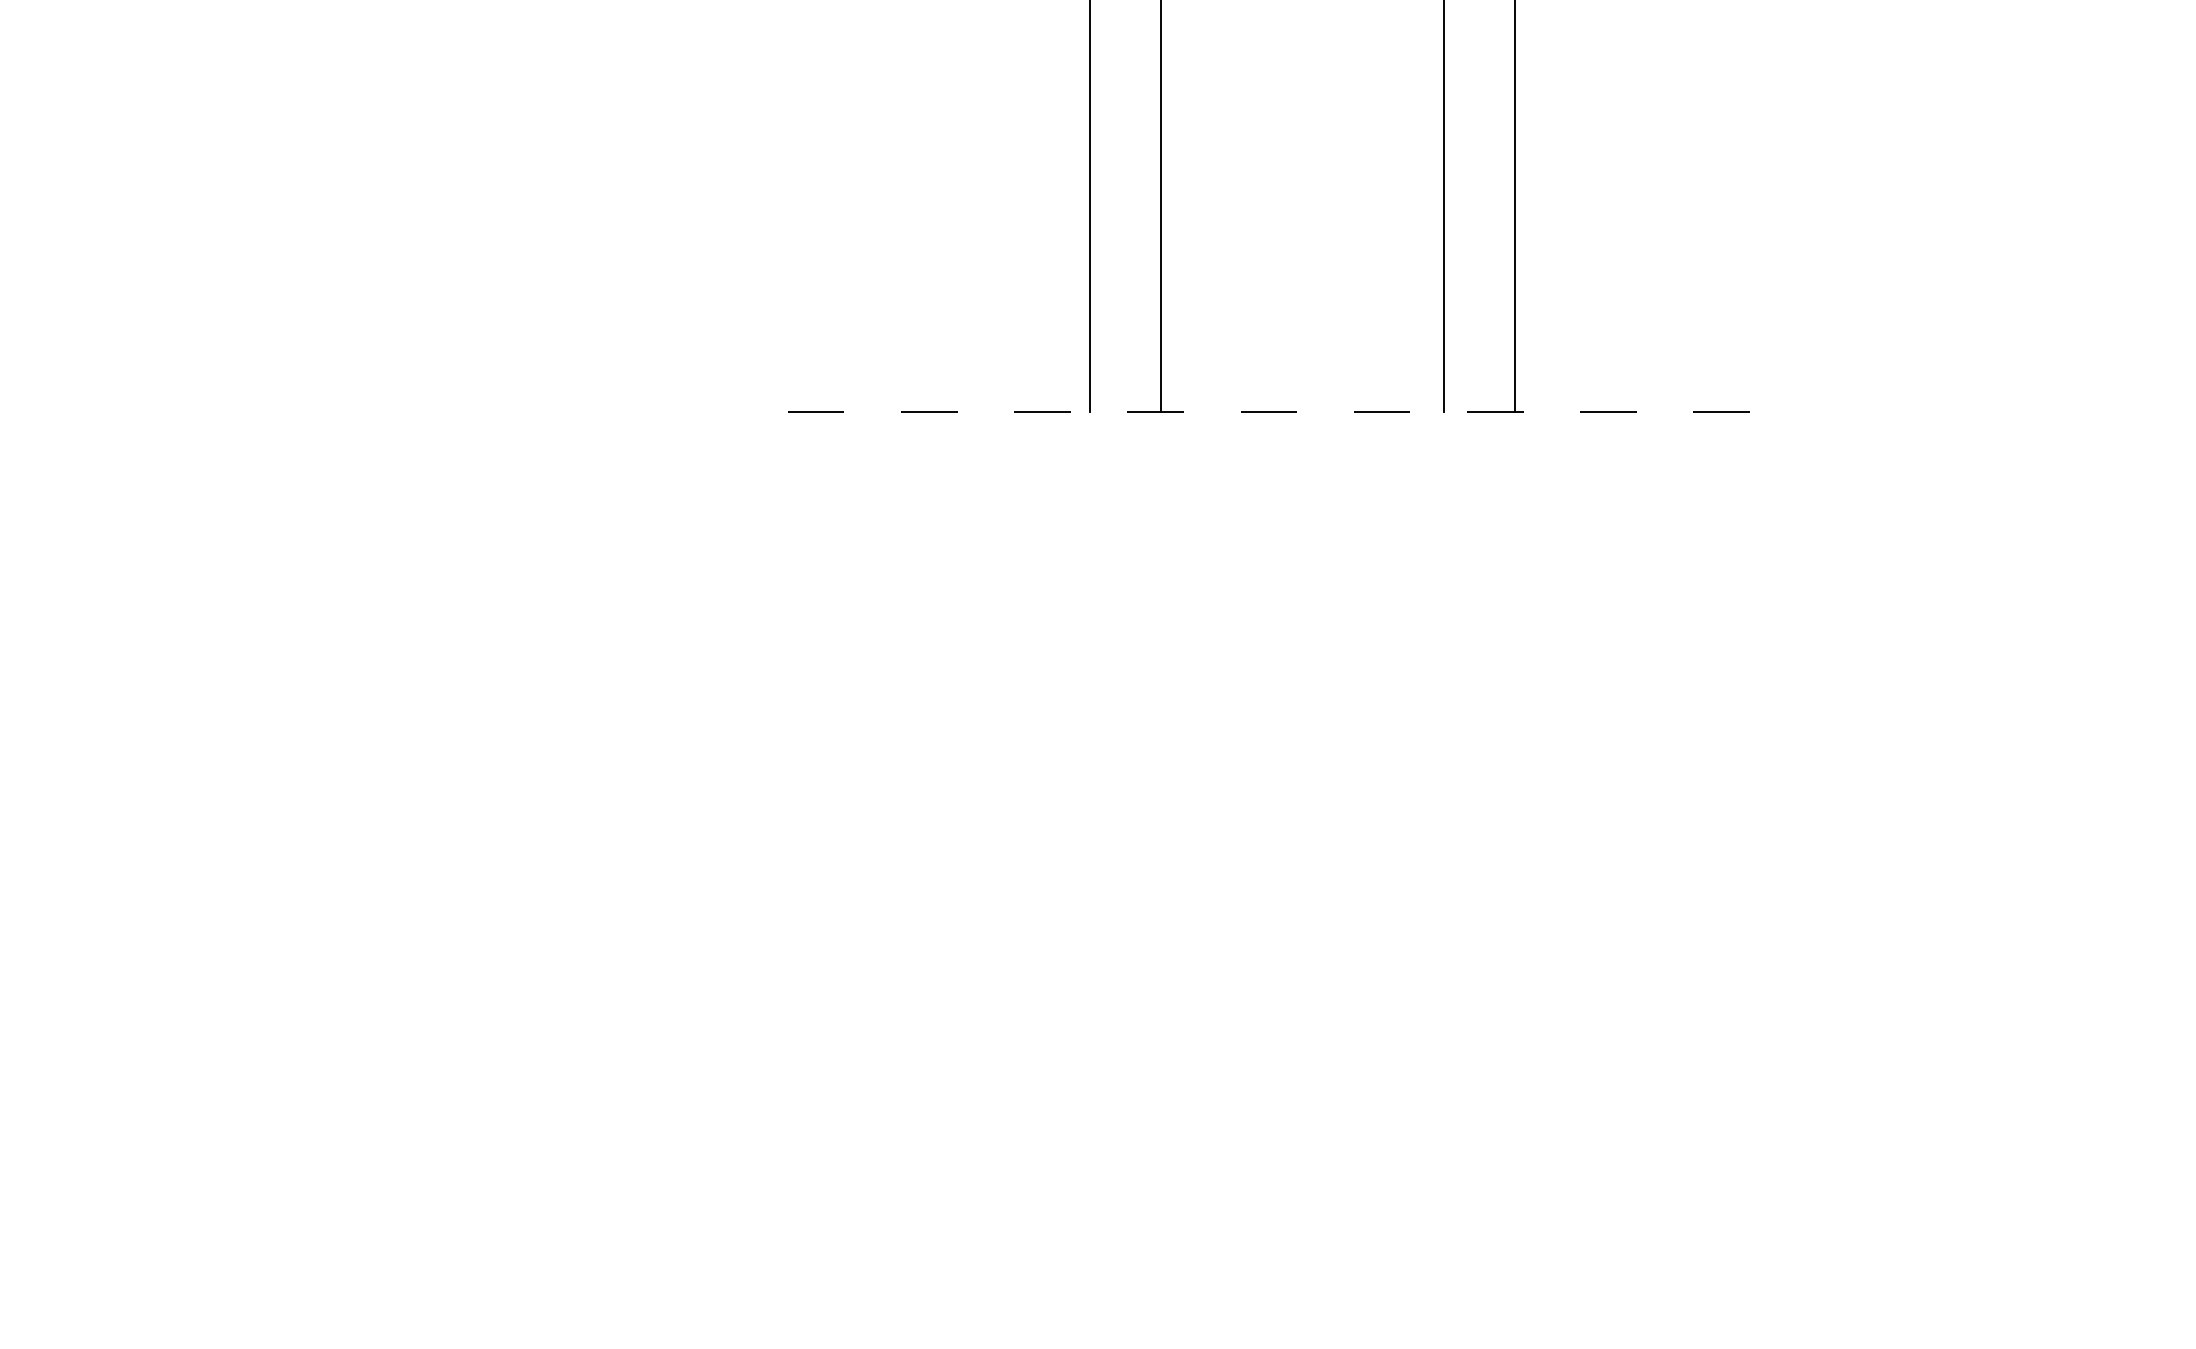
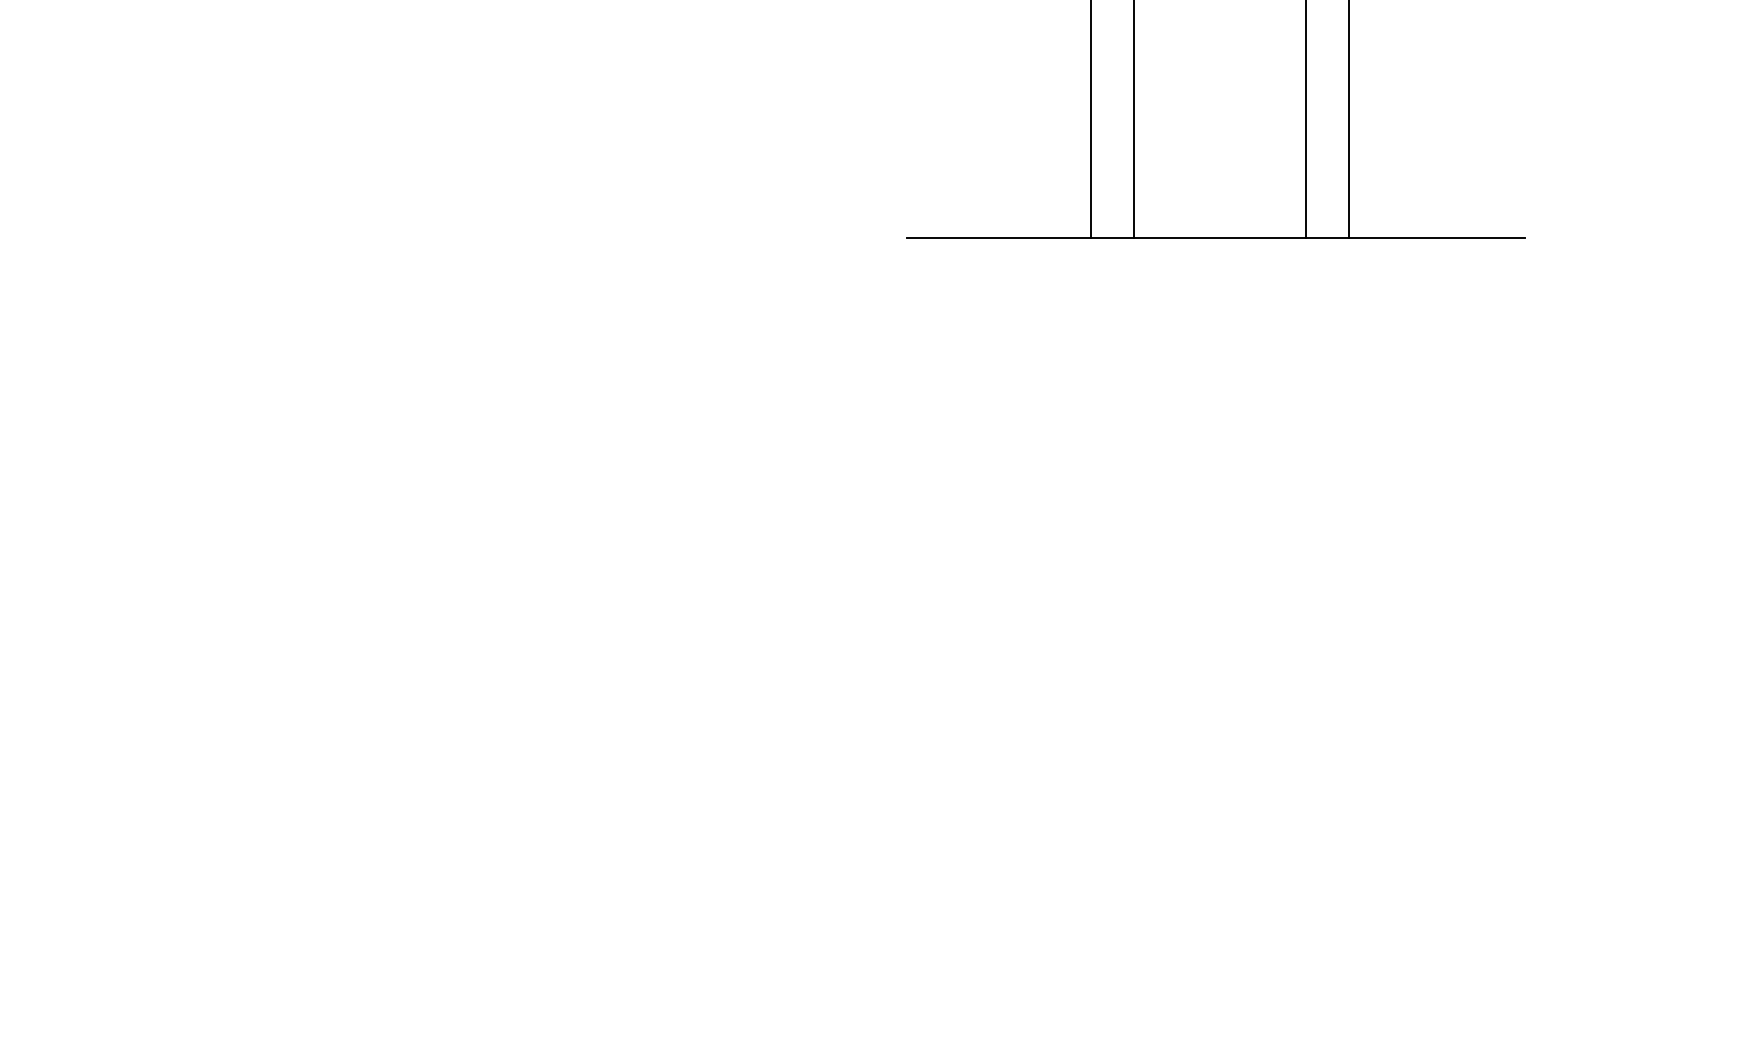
line: (1297, 412) -> (1216, 237), dashed -> solid

